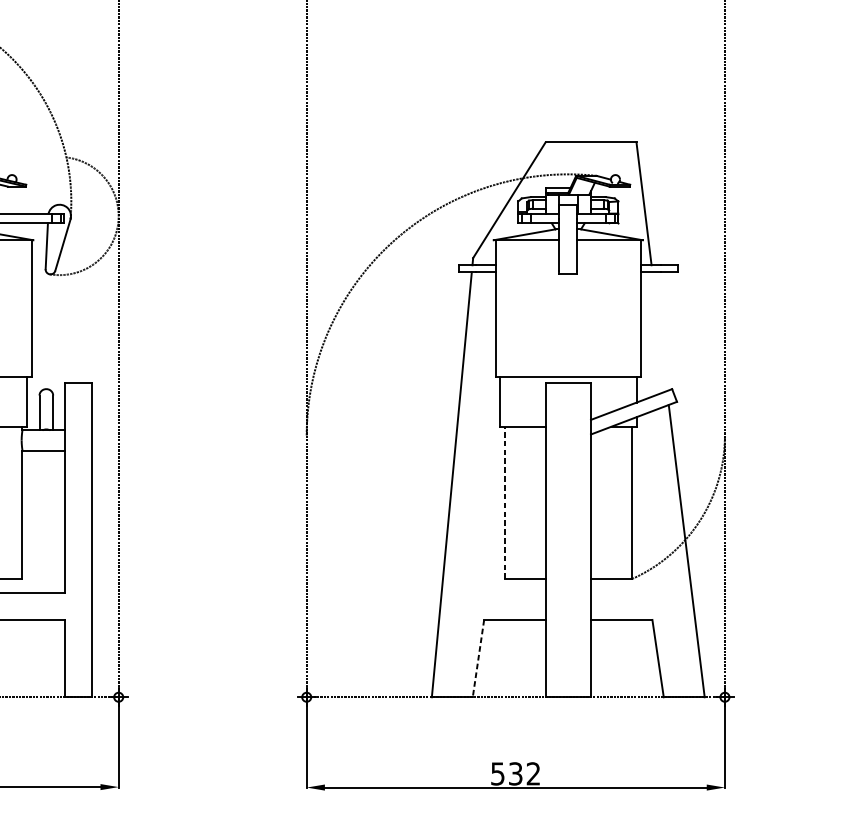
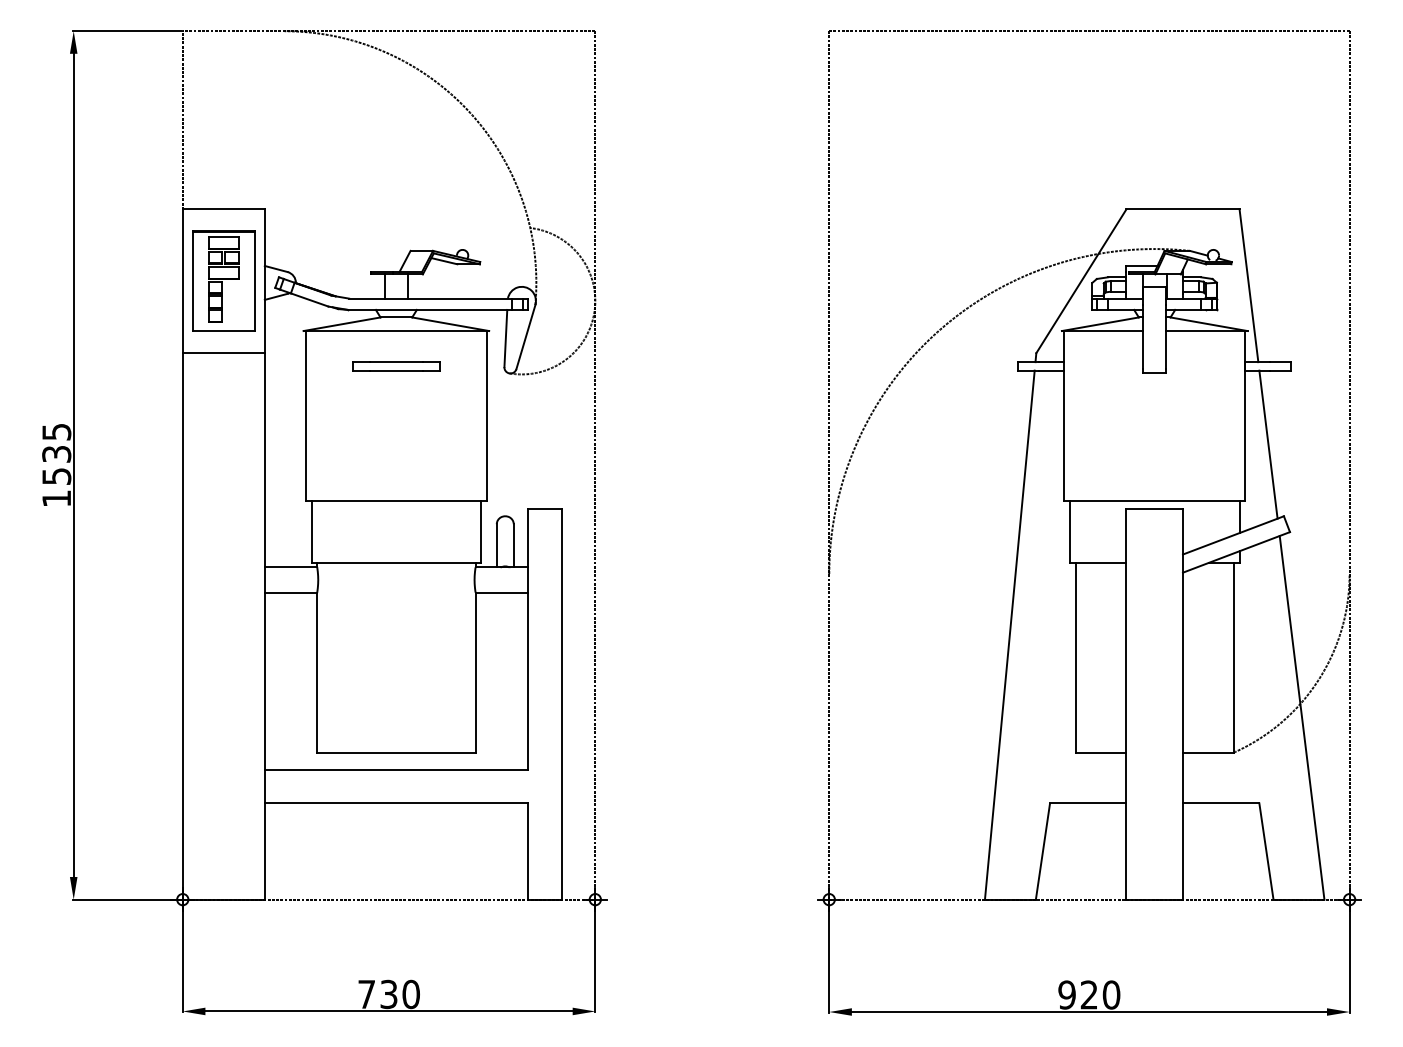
line: (659, 331) -> (1268, 444), added
line: (504, 502) -> (1075, 657), dashed -> solid
line: (478, 658) -> (1042, 851), dashed -> solid
text: (515, 773) -> (1089, 994), 532 -> 920

